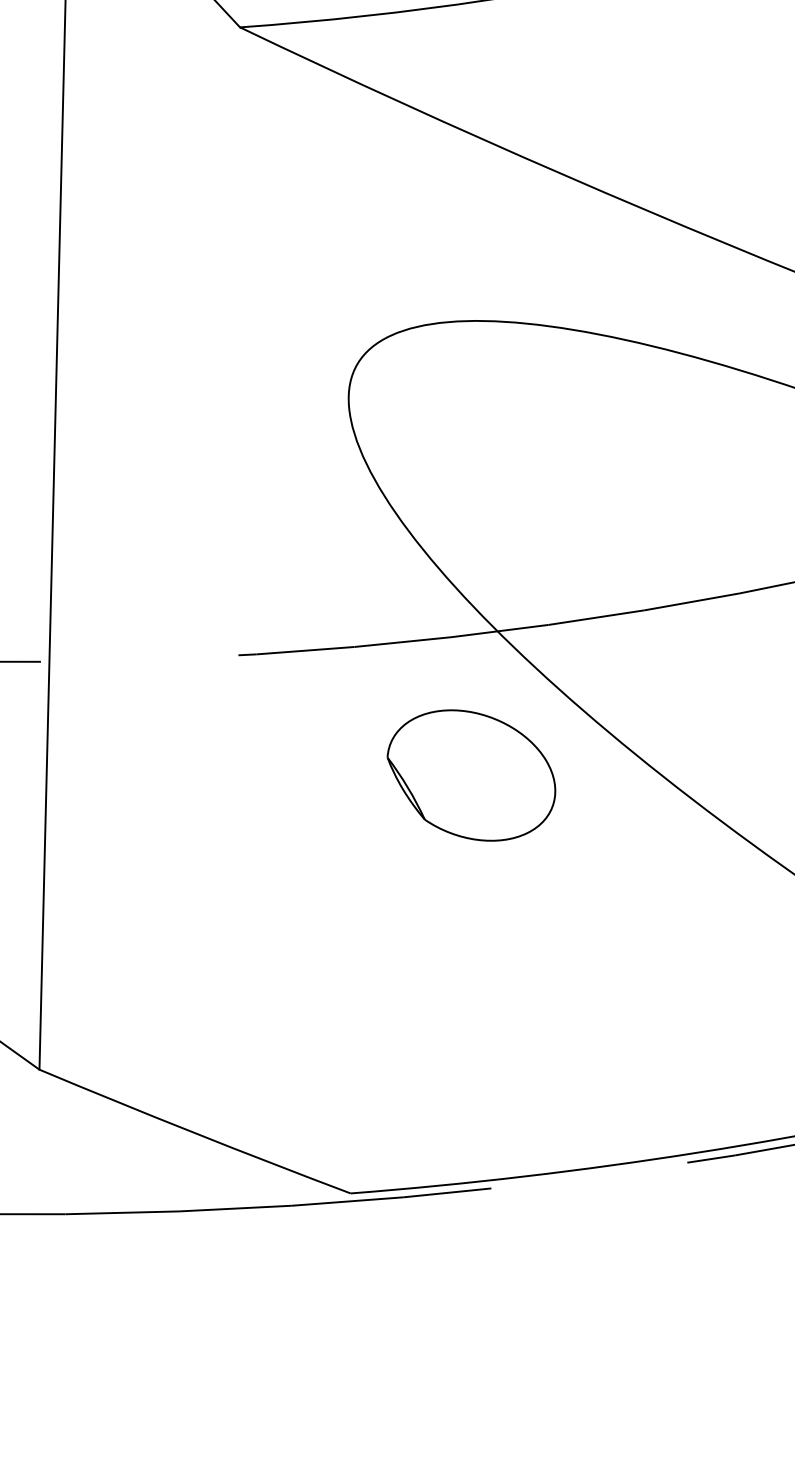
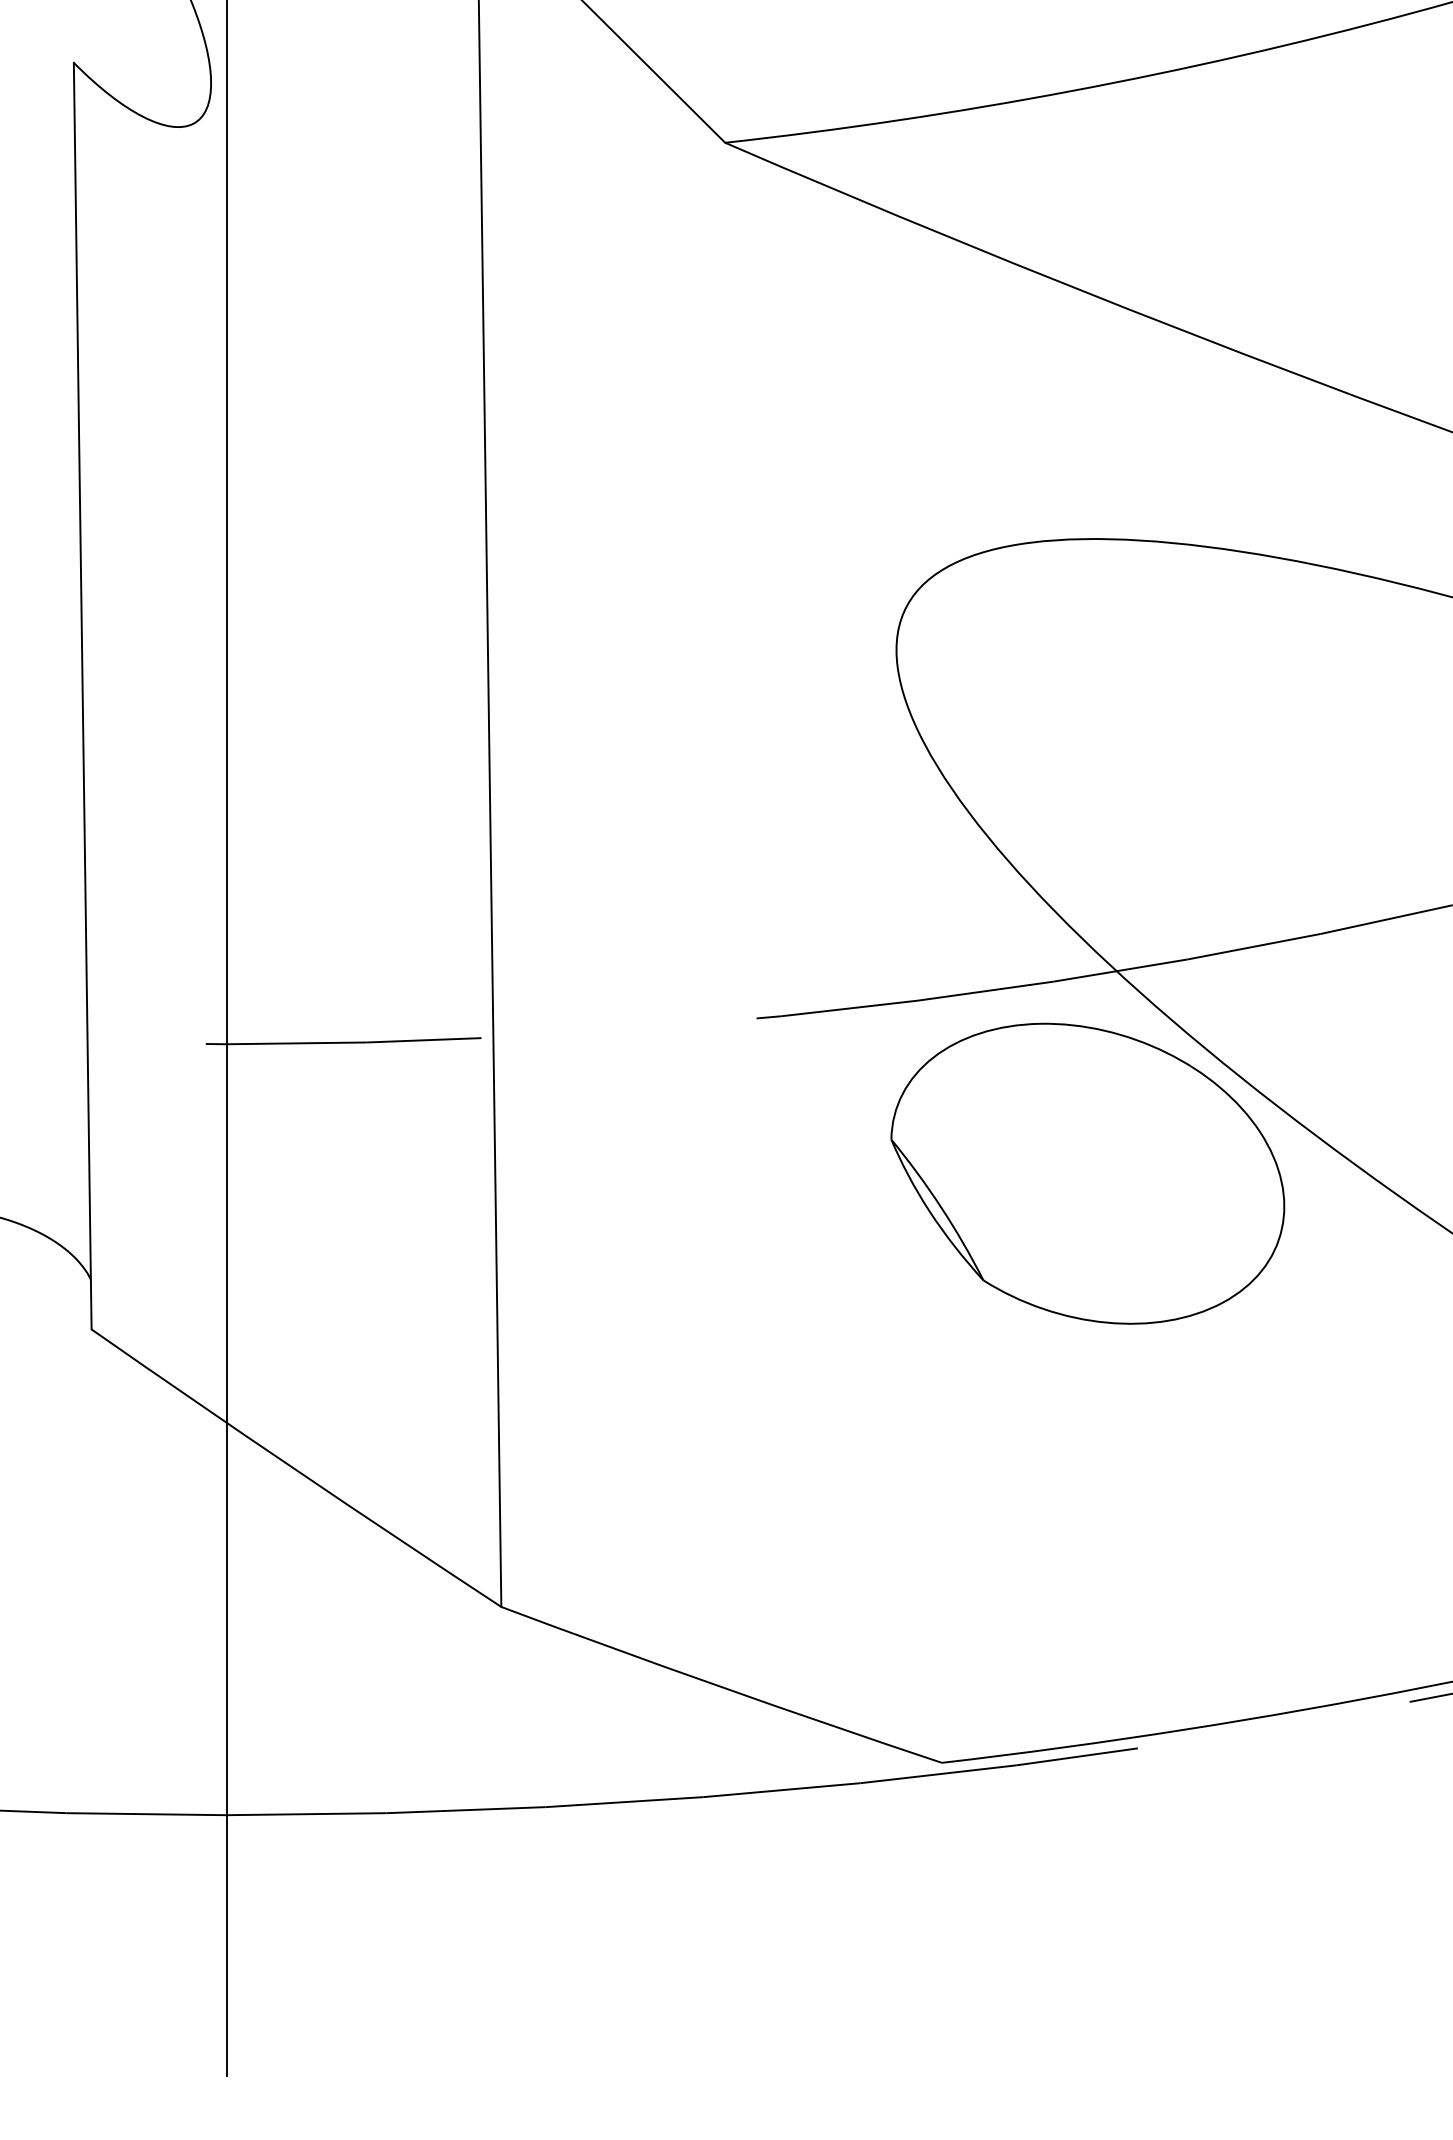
part: (471, 775) -> (1087, 1173), size x1.67

